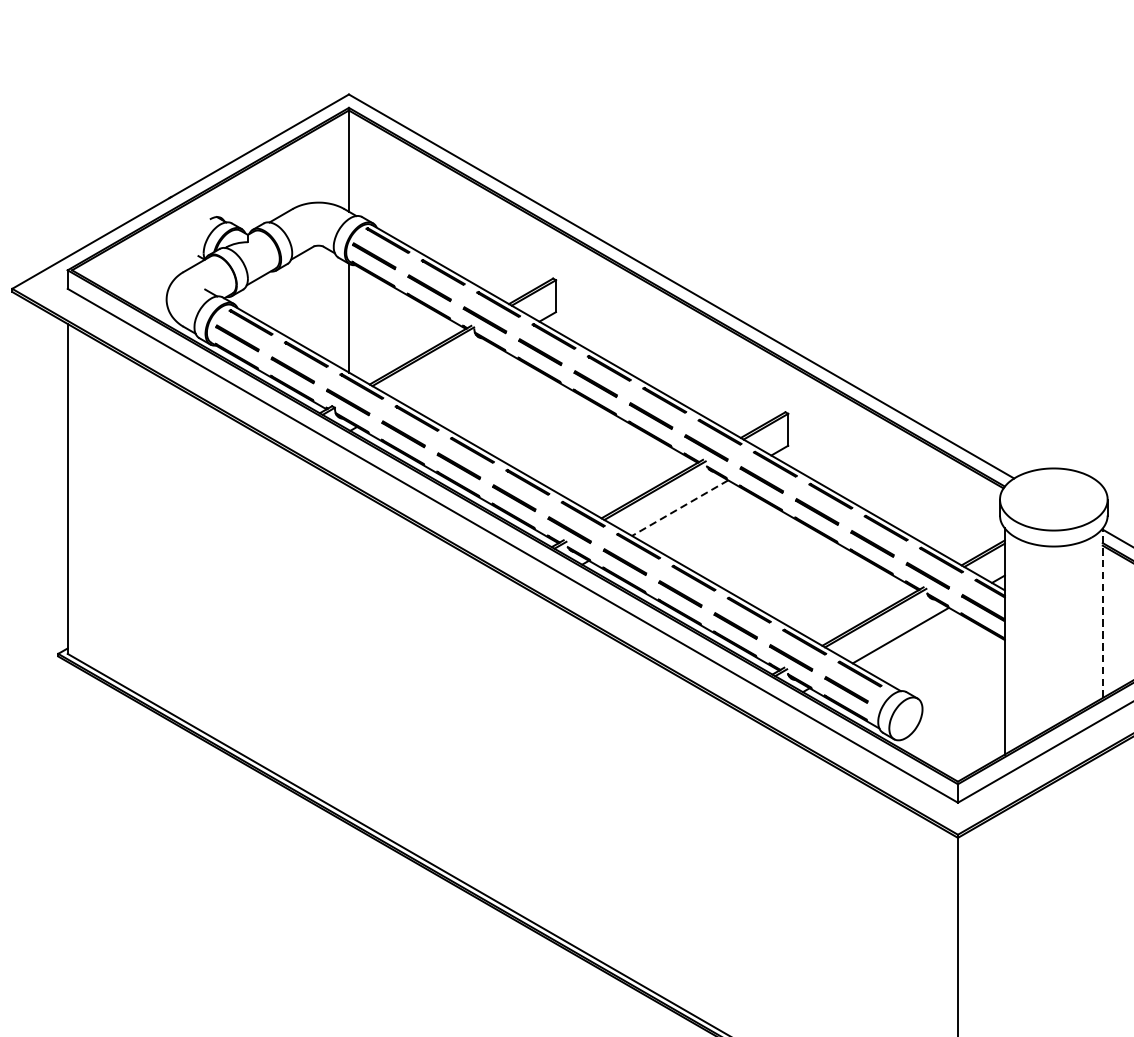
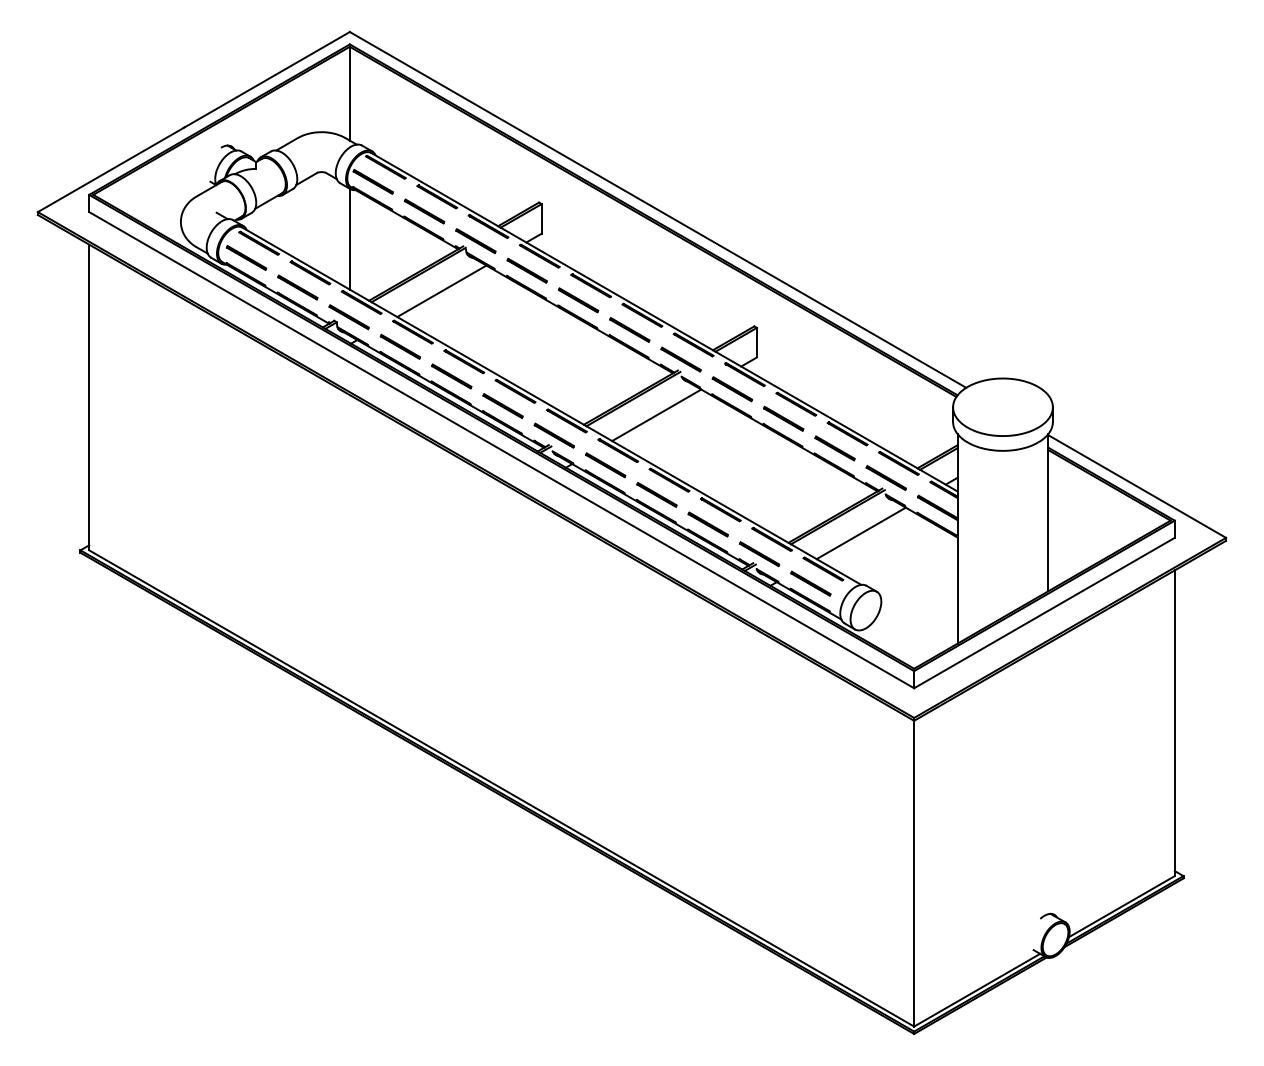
line: (447, 374) -> (441, 291), added
line: (679, 508) -> (656, 415), dashed -> solid
line: (1102, 613) -> (1048, 512), dashed -> solid

